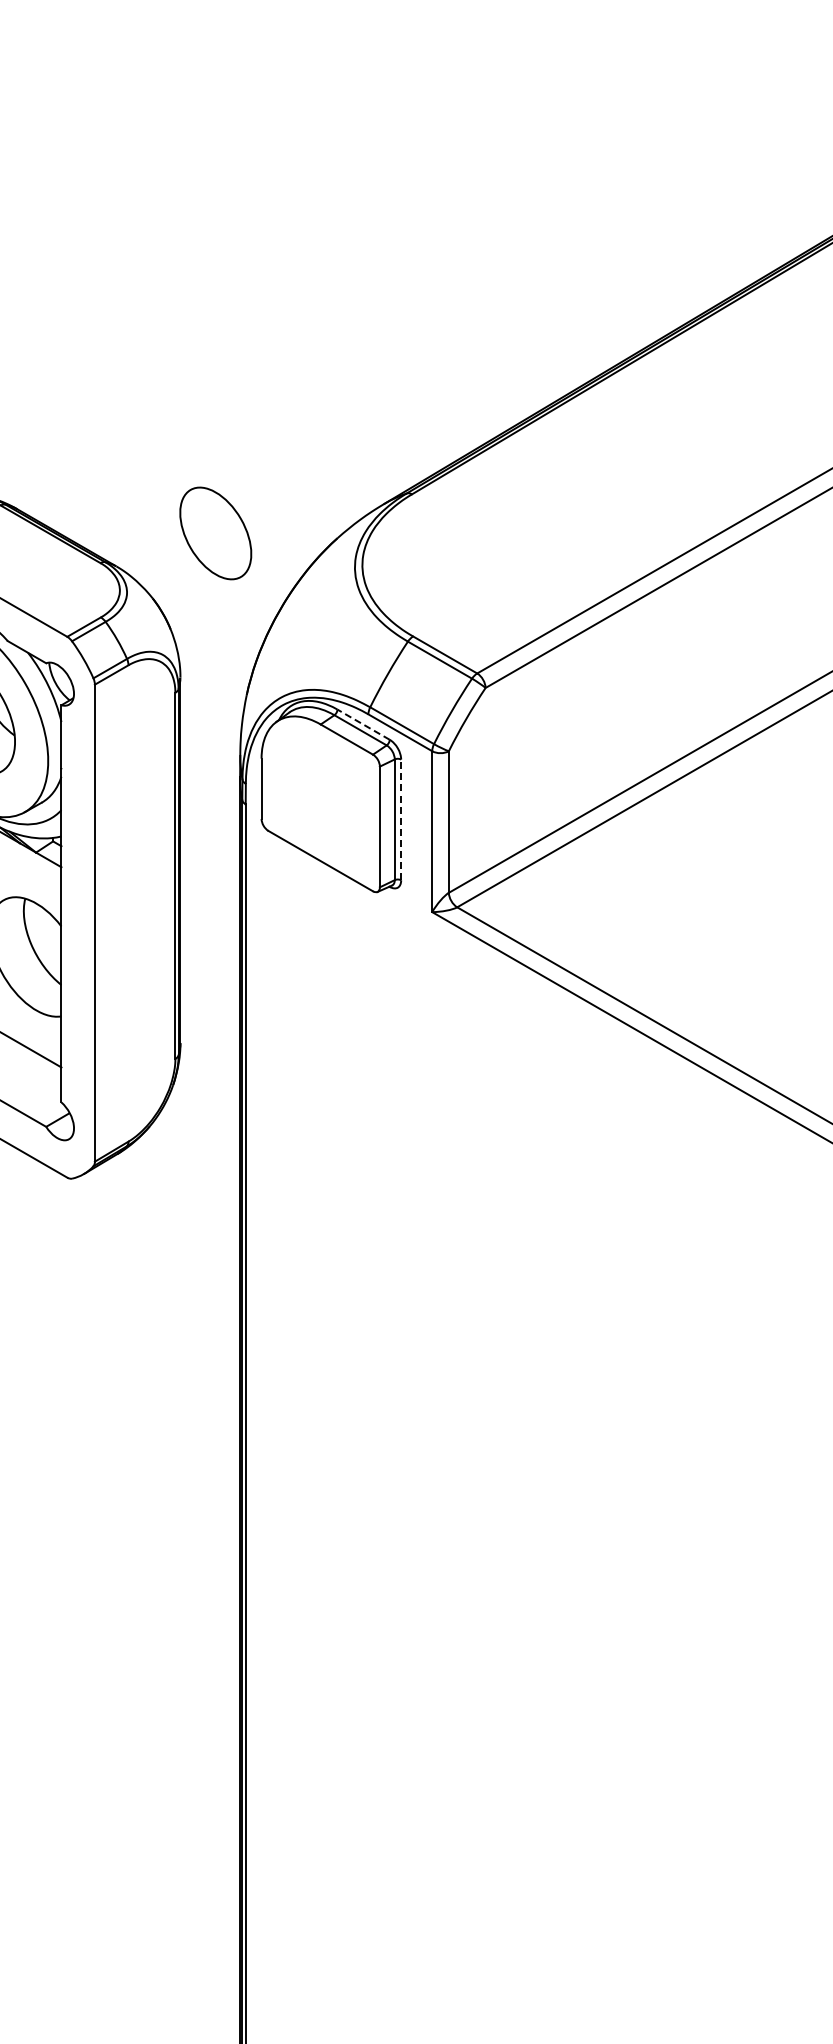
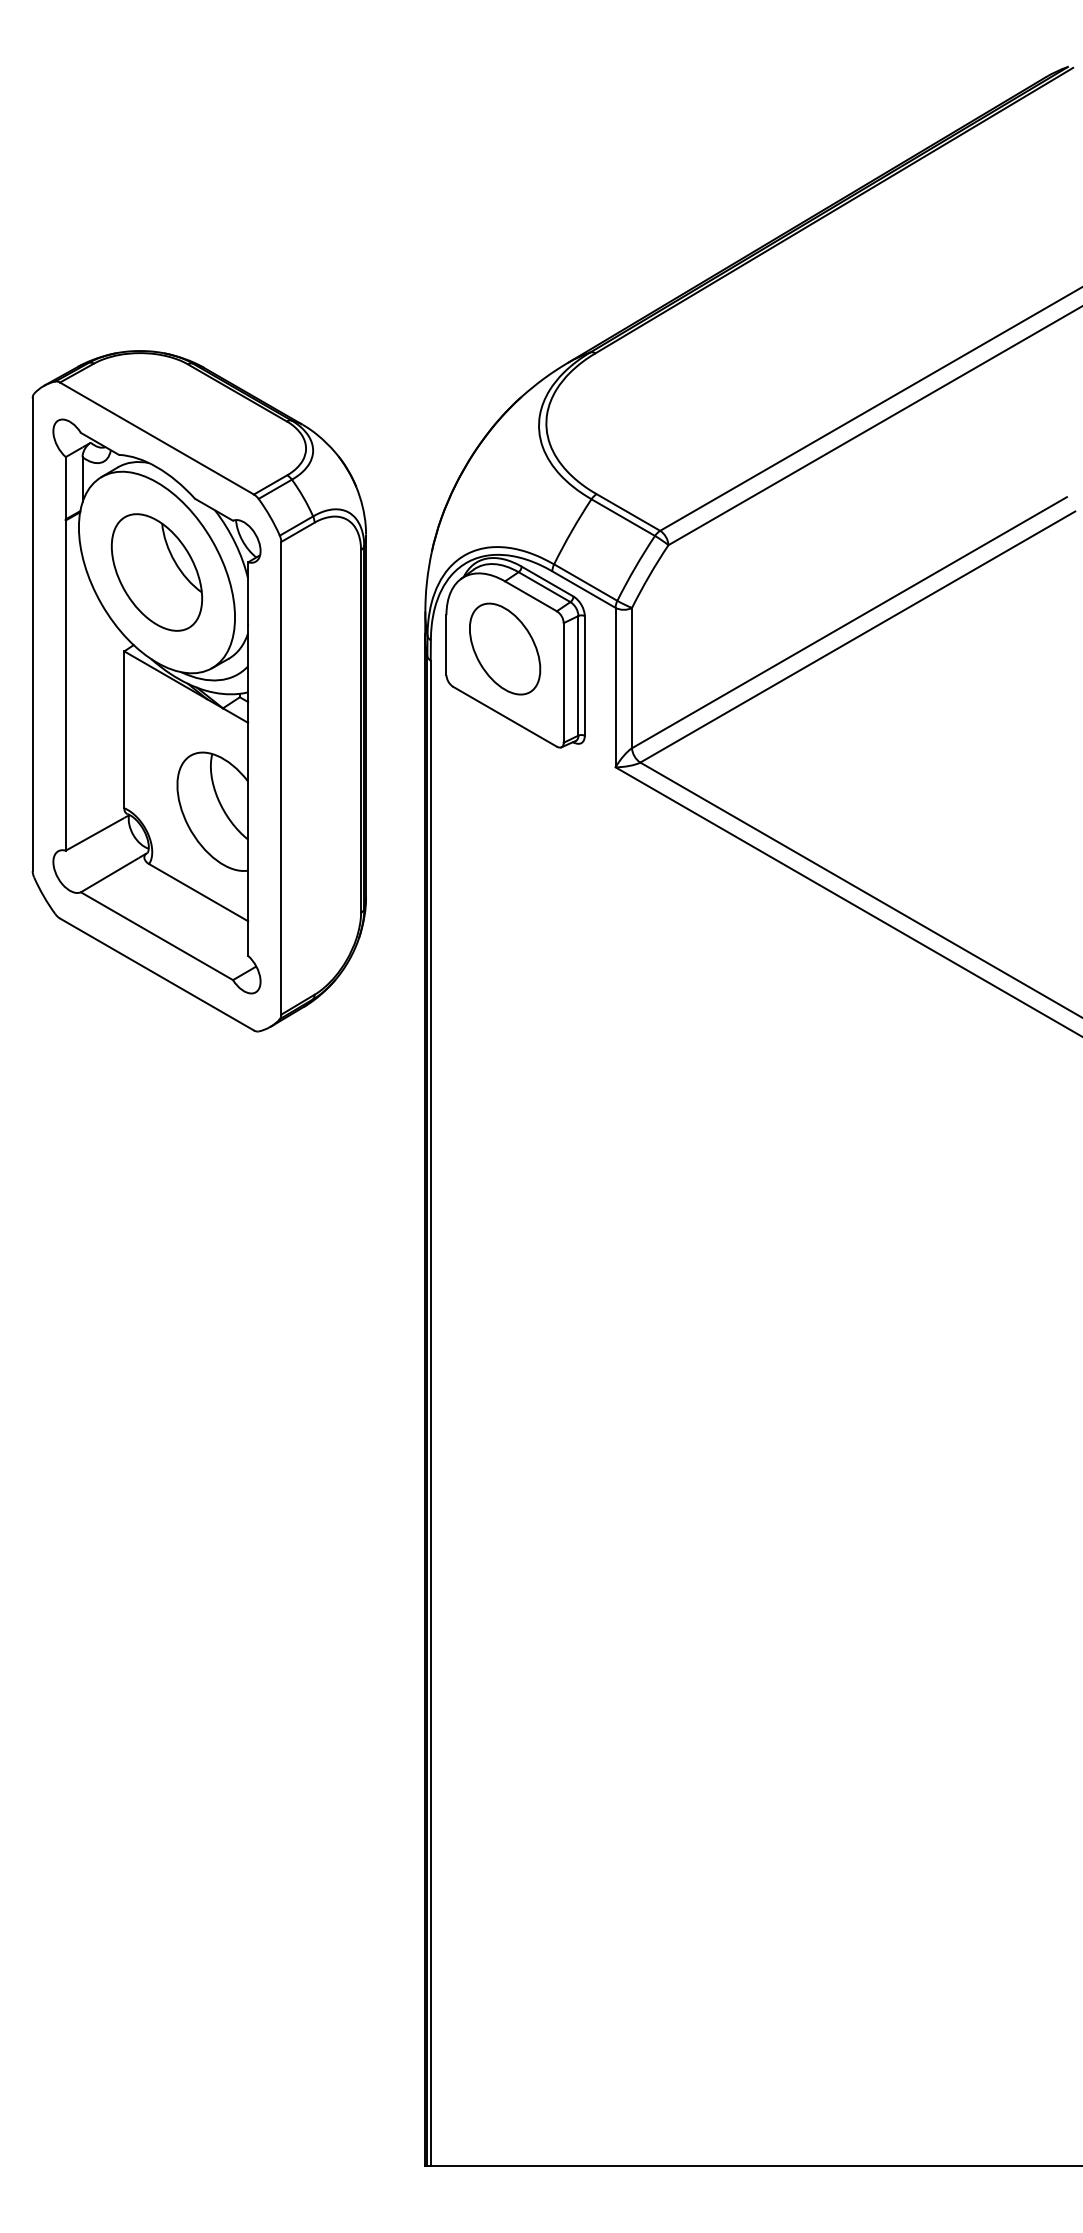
part: (216, 532) -> (505, 648), moved
line: (363, 724) -> (547, 581), dashed -> solid
line: (400, 819) -> (584, 675), dashed -> solid

